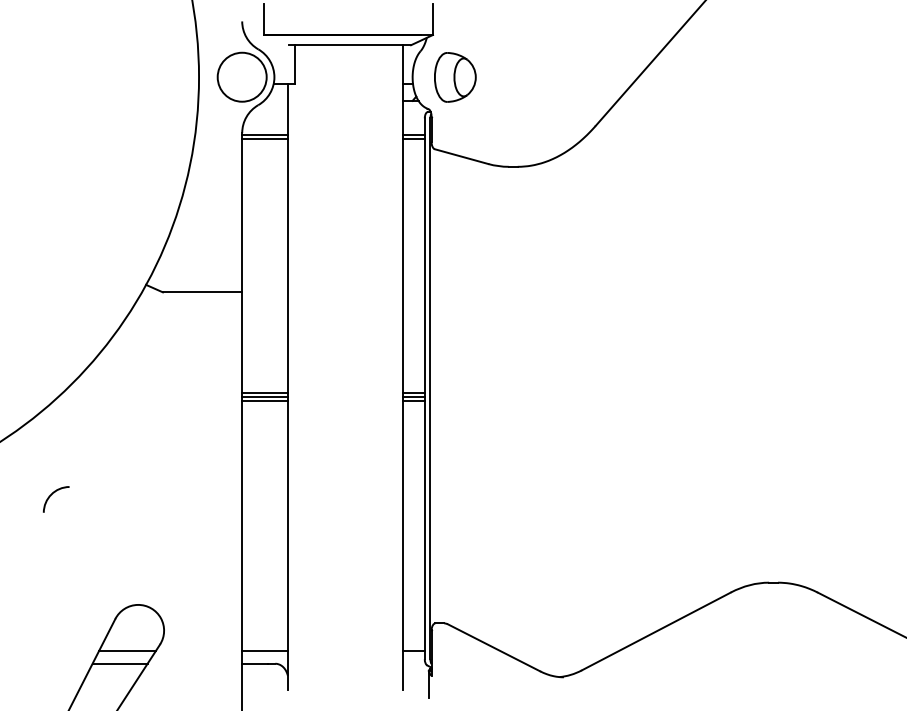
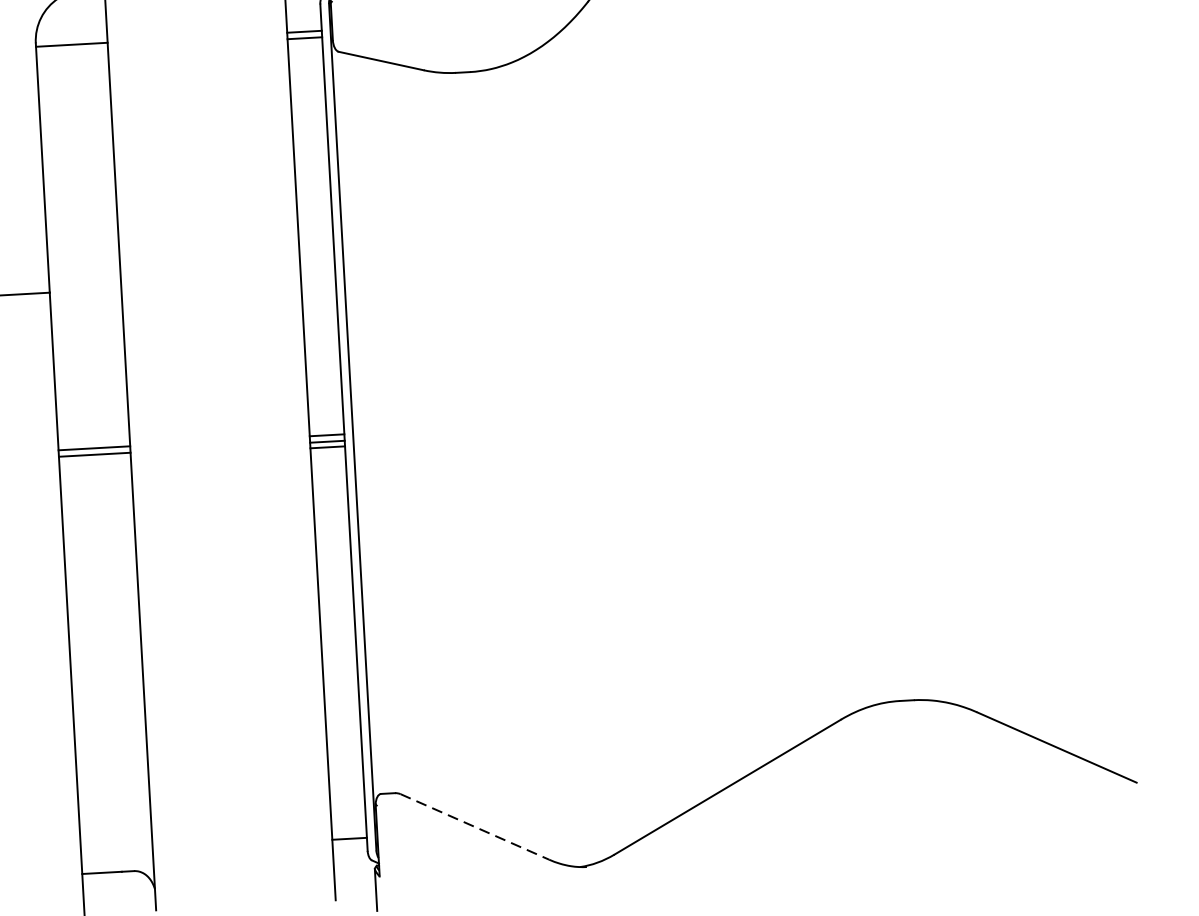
line: (264, 139) -> (71, 51), removed
line: (264, 400) -> (94, 459), removed
line: (493, 647) -> (474, 826), solid -> dashed
line: (264, 650) -> (115, 851), removed

